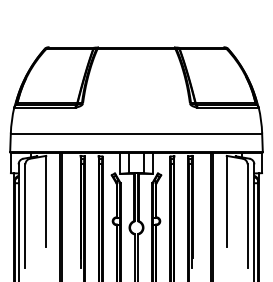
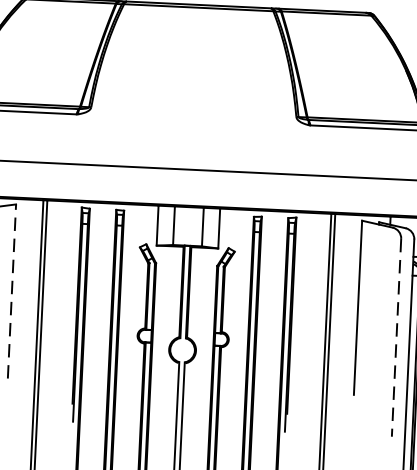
line: (46, 200) -> (12, 289), solid -> dashed
line: (247, 215) -> (396, 336), solid -> dashed

